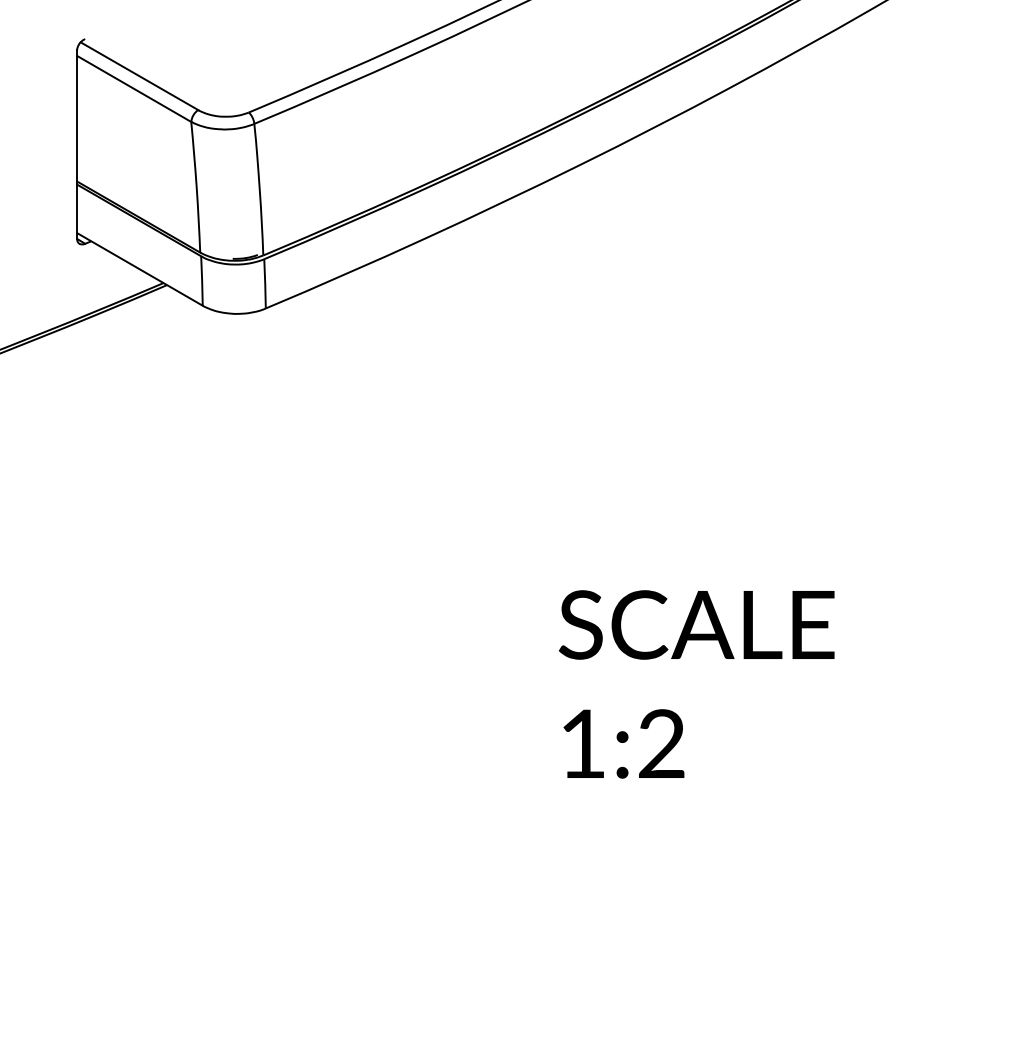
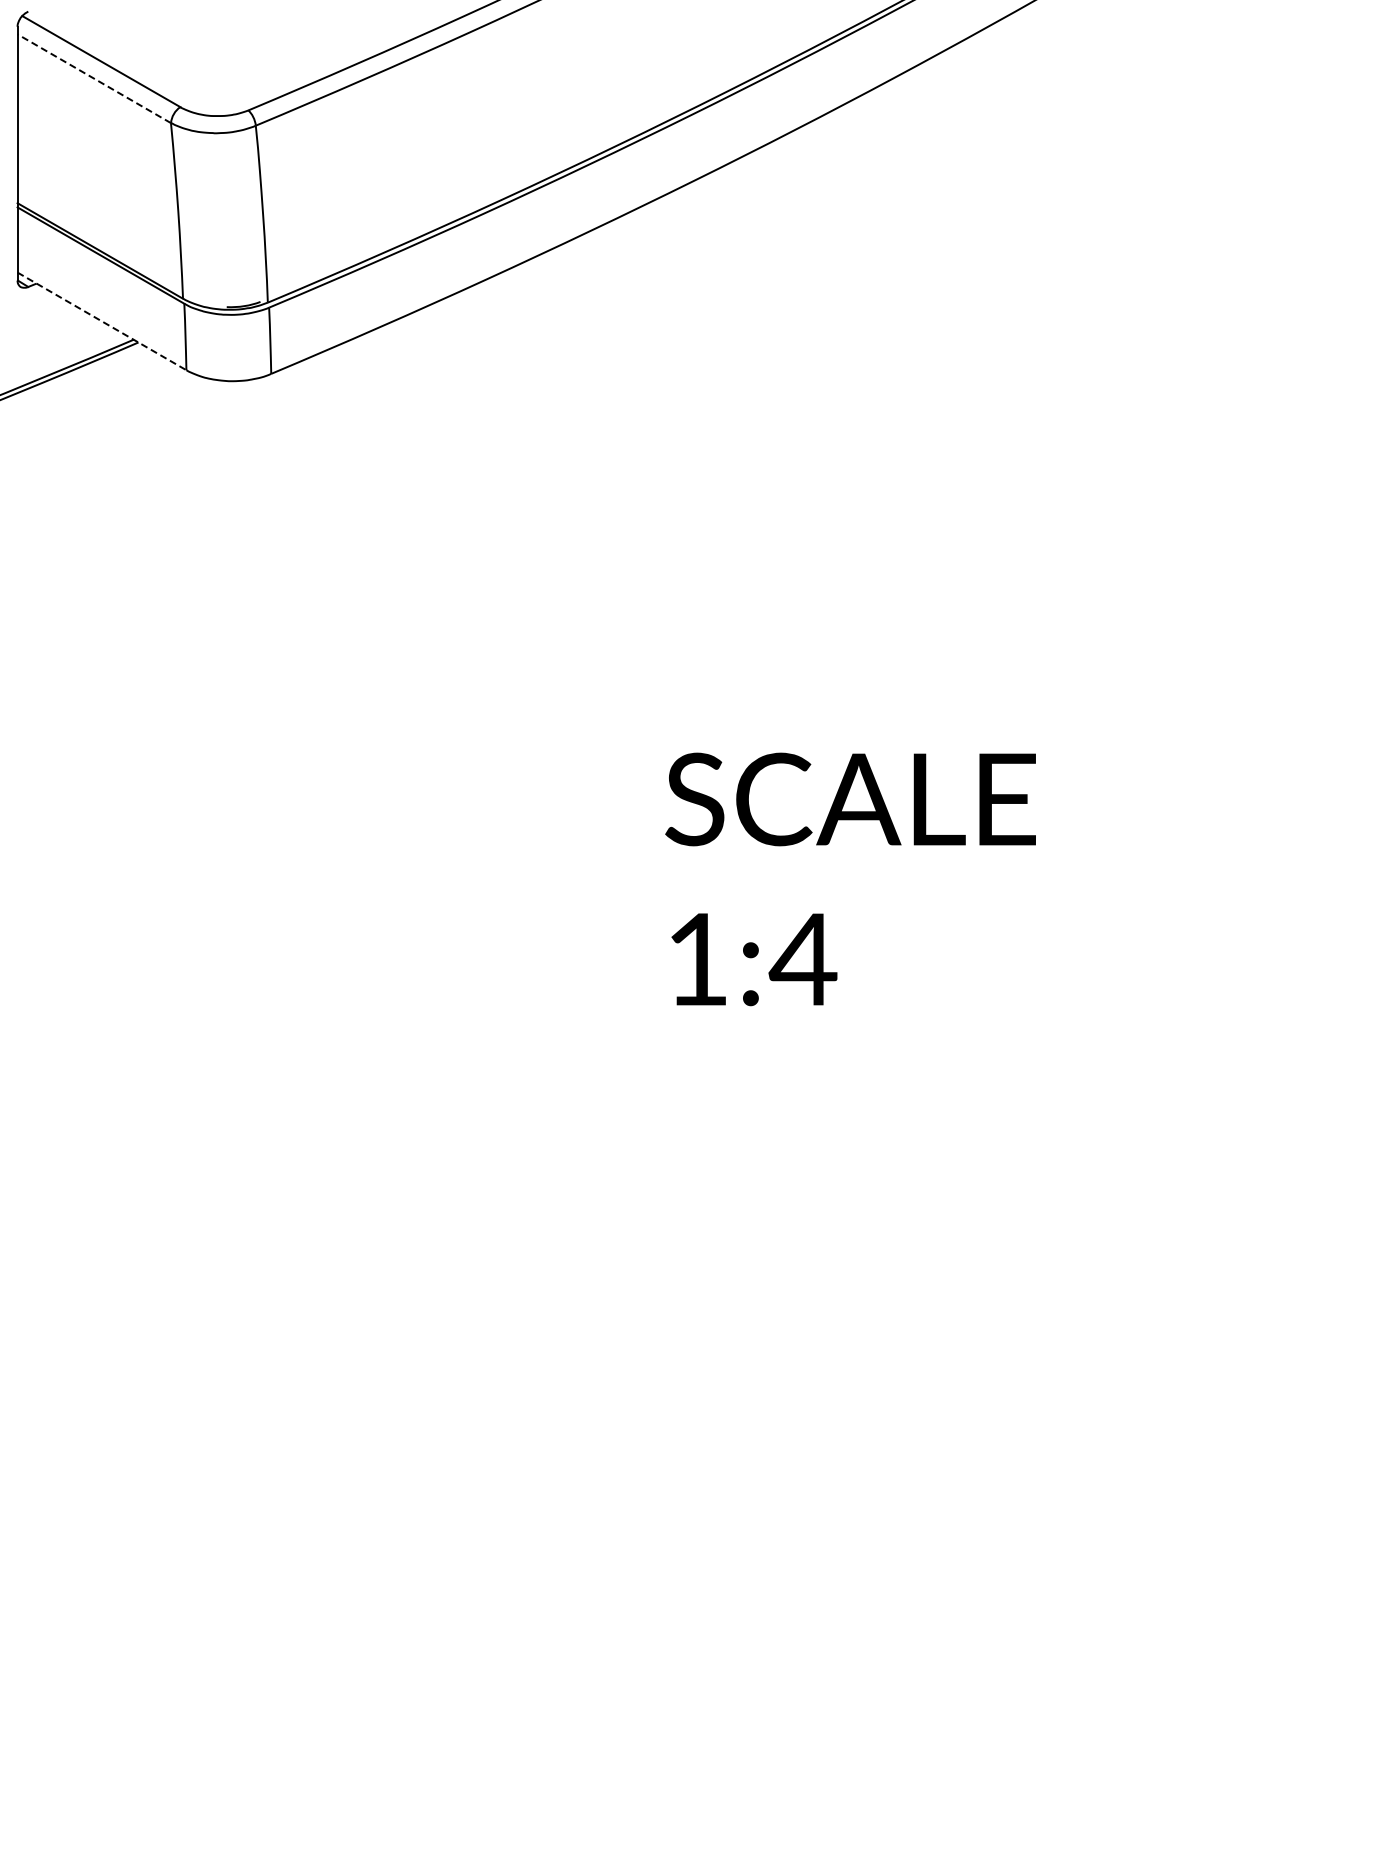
line: (134, 88) -> (94, 78), solid -> dashed
line: (140, 269) -> (102, 321), solid -> dashed
text: (660, 743) -> (802, 958), 1:2 -> 1:4

